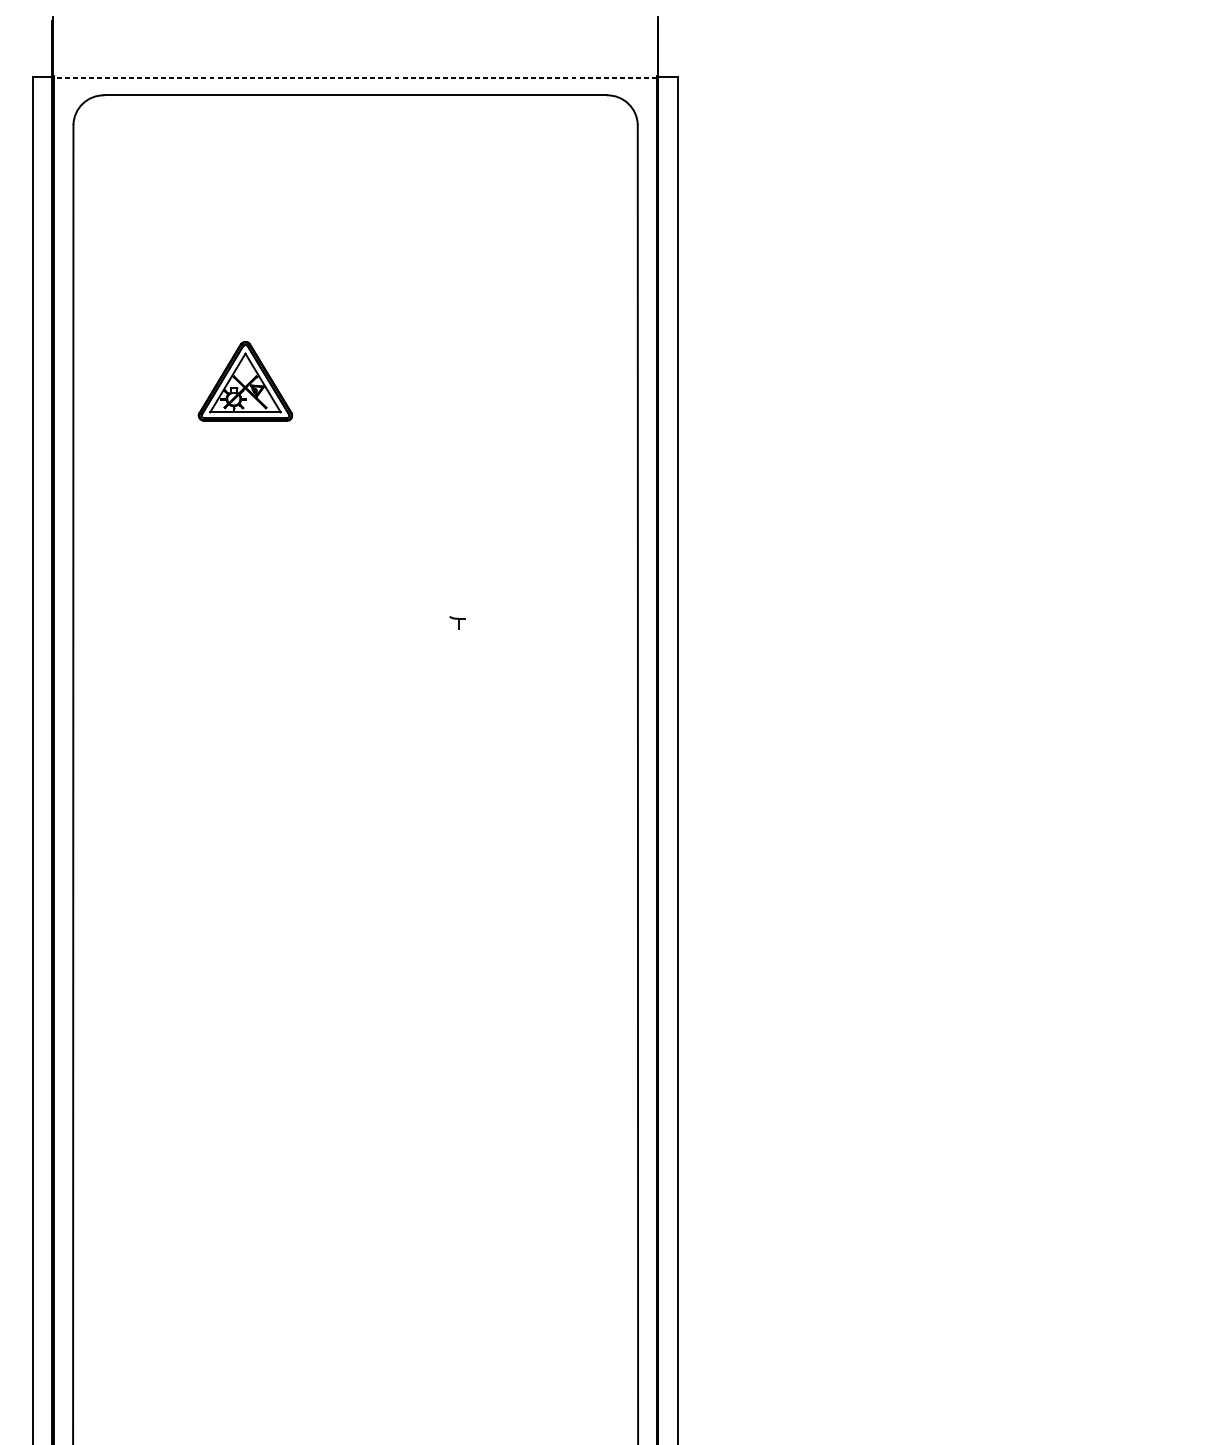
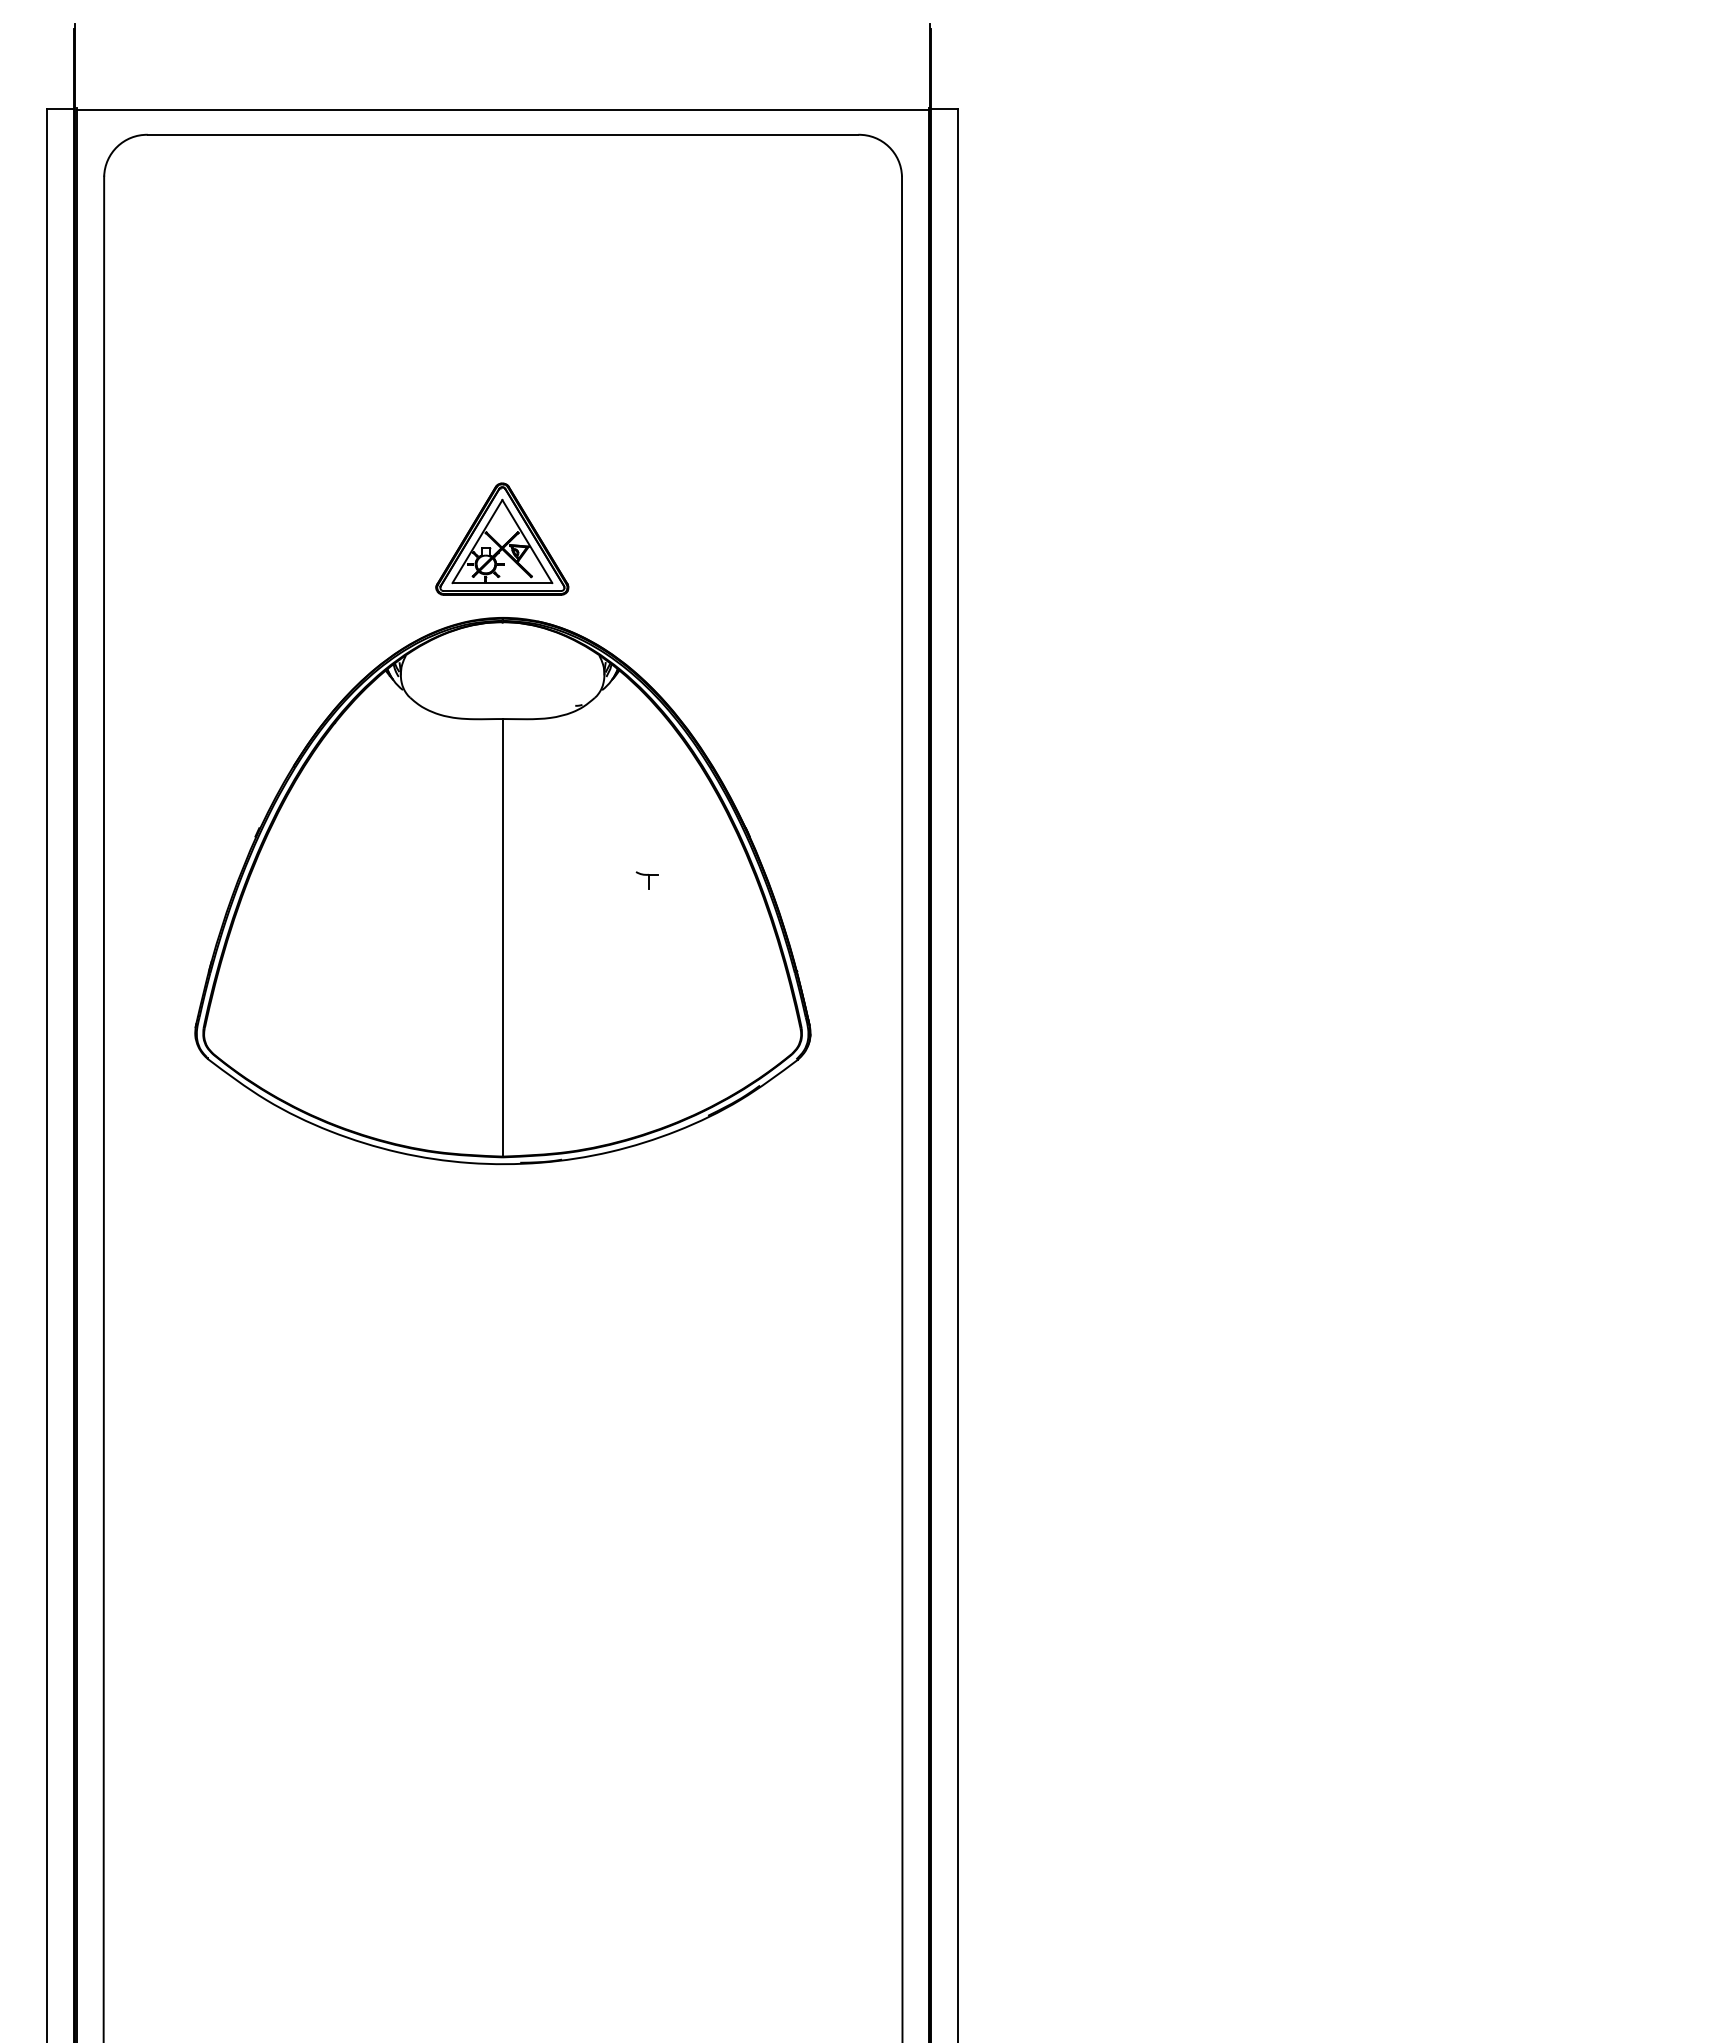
line: (355, 77) -> (502, 109), dashed -> solid
part: (245, 380) -> (502, 538), moved
part: (355, 630) -> (502, 891), added

